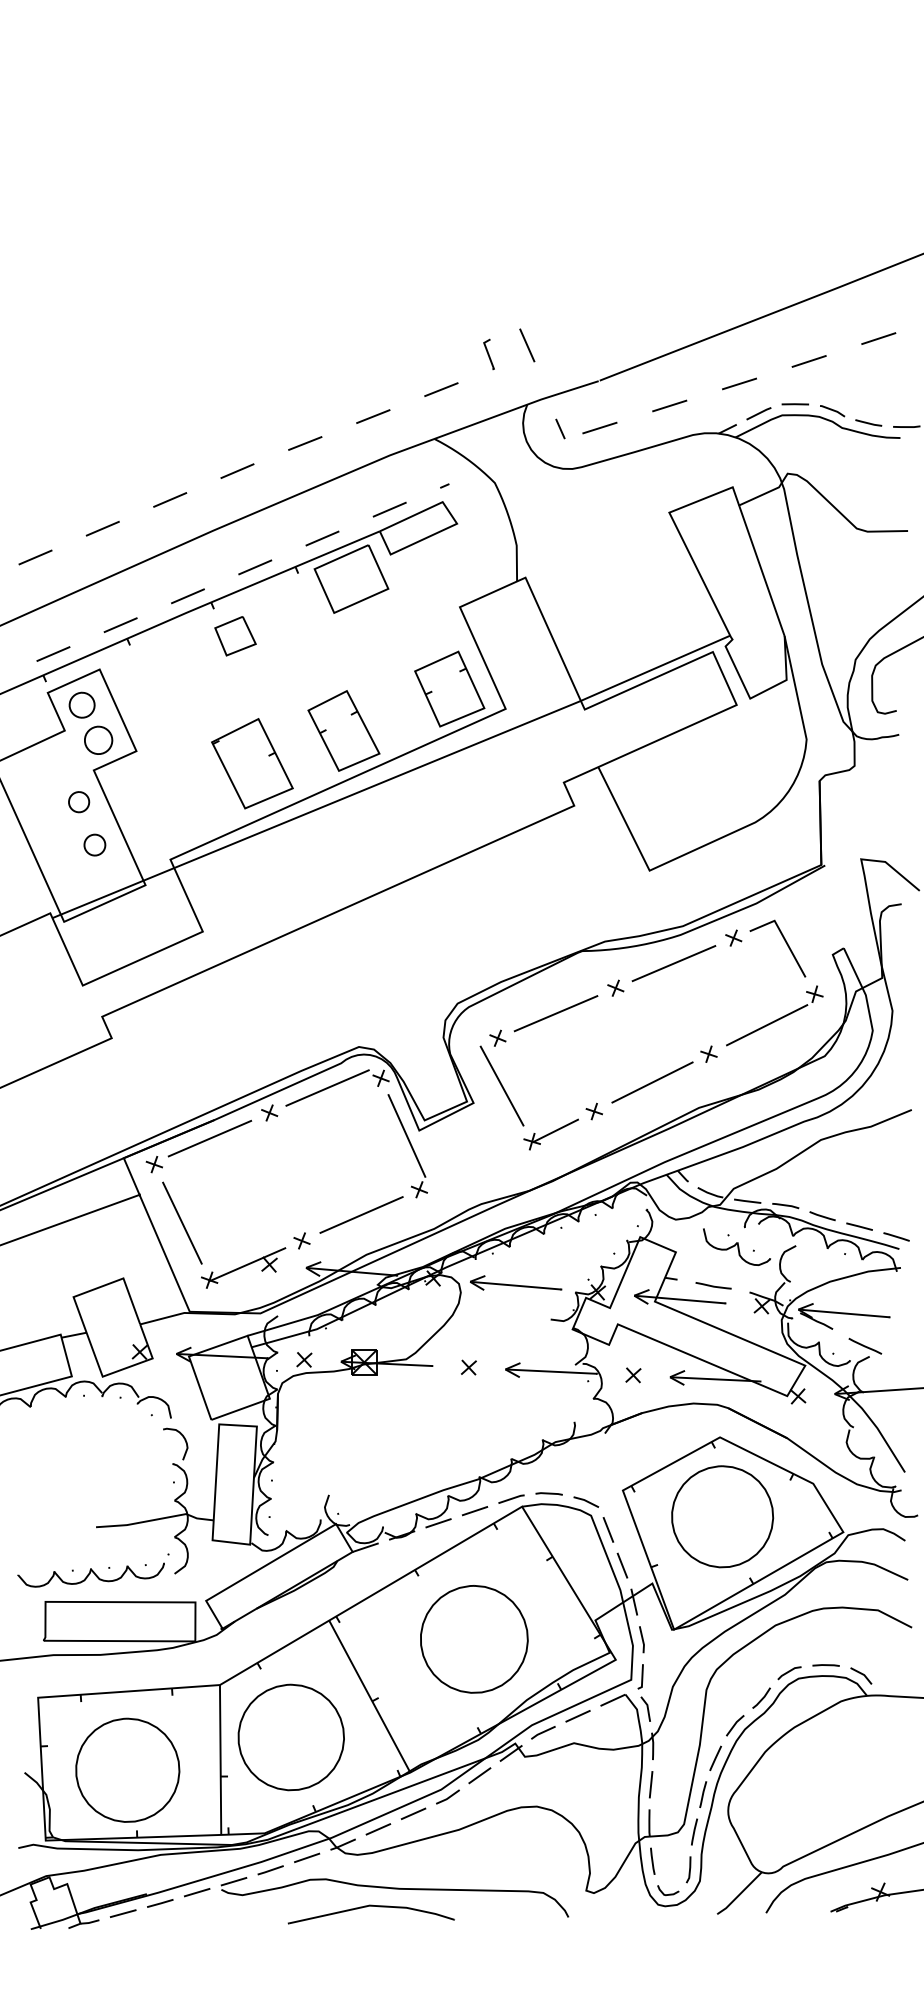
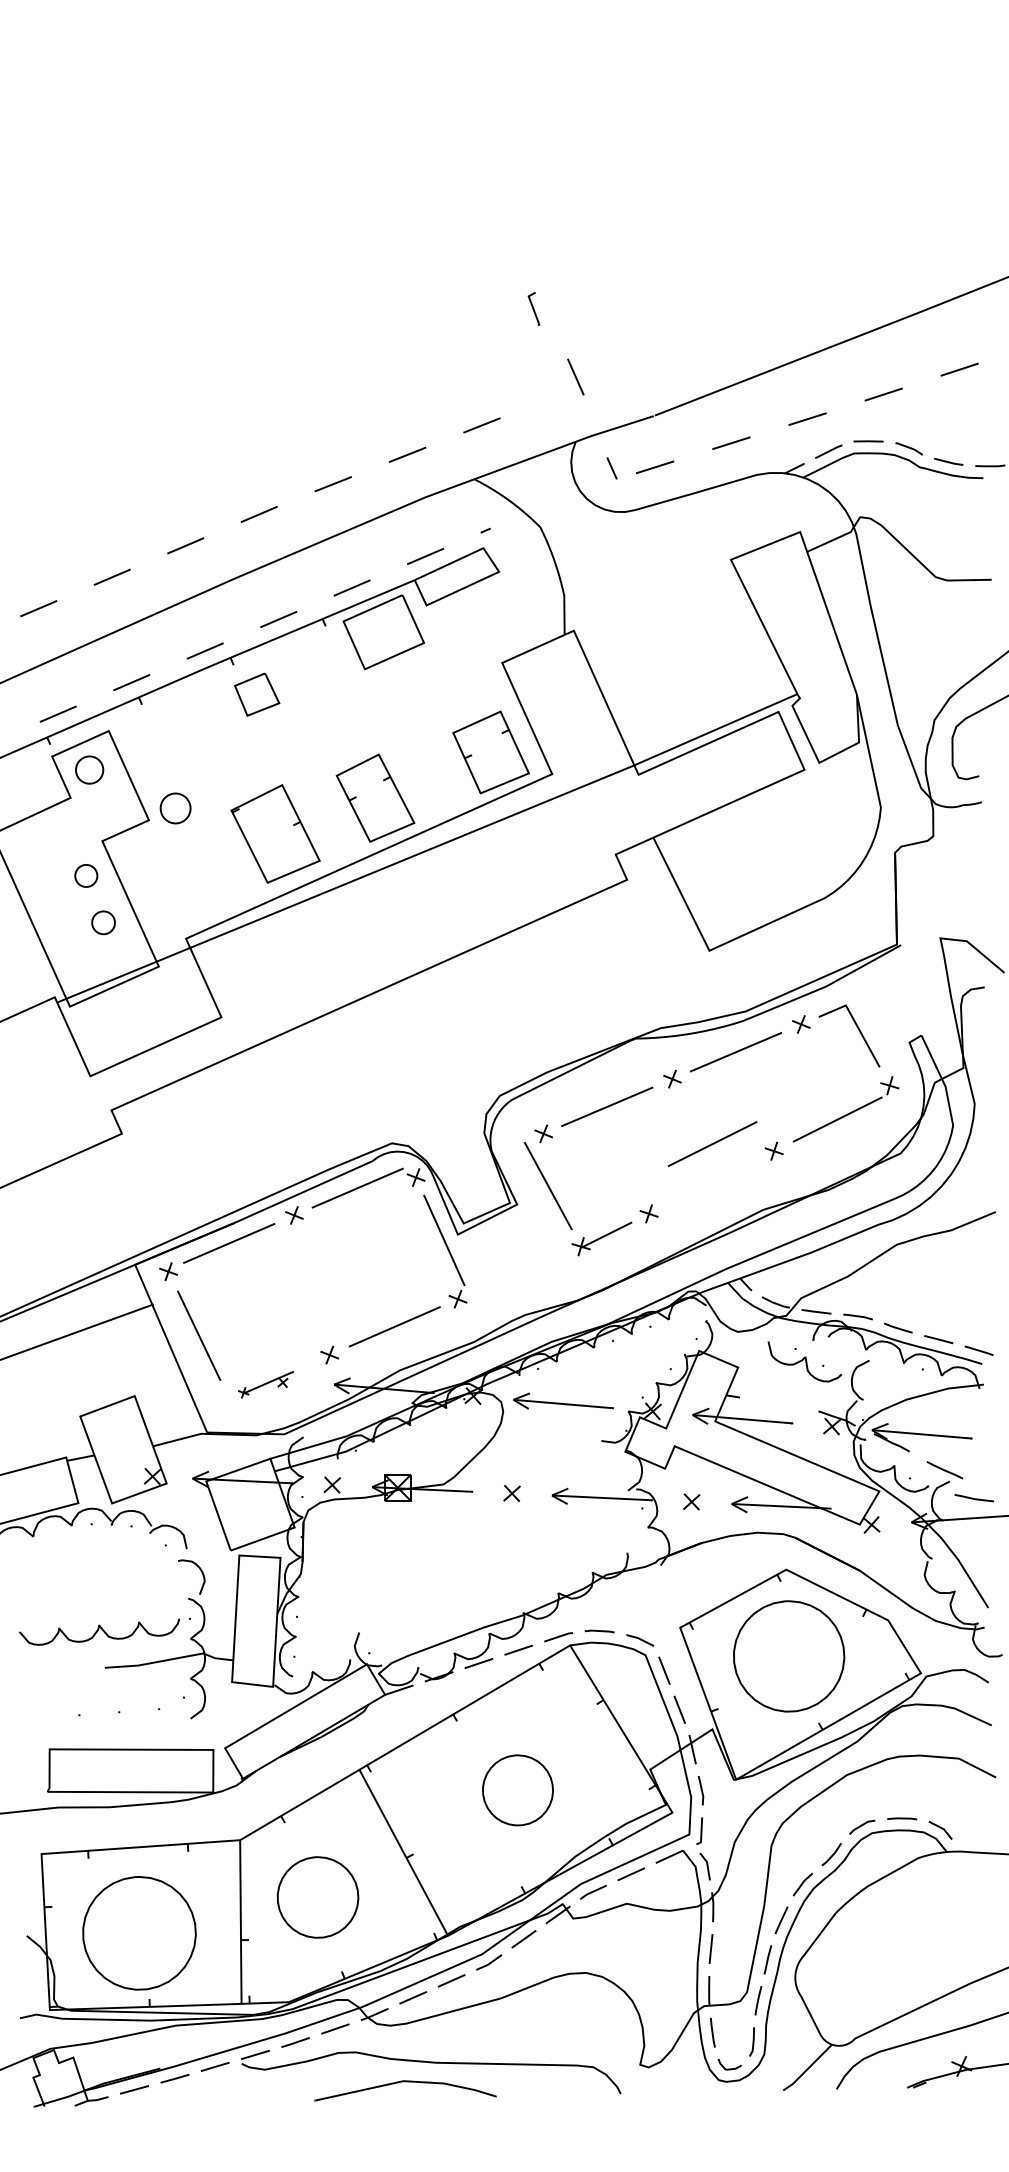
line: (488, 354) -> (533, 309), moved
part: (98, 740) -> (175, 808), moved
line: (652, 1082) -> (712, 1144), moved
part: (243, 1267) -> (265, 1384), size x0.6
line: (712, 1286) -> (973, 1498), moved
part: (90, 1574) -> (98, 1631), moved
part: (473, 1639) -> (517, 1790), size x0.6
part: (290, 1737) -> (317, 1897), size x0.7

